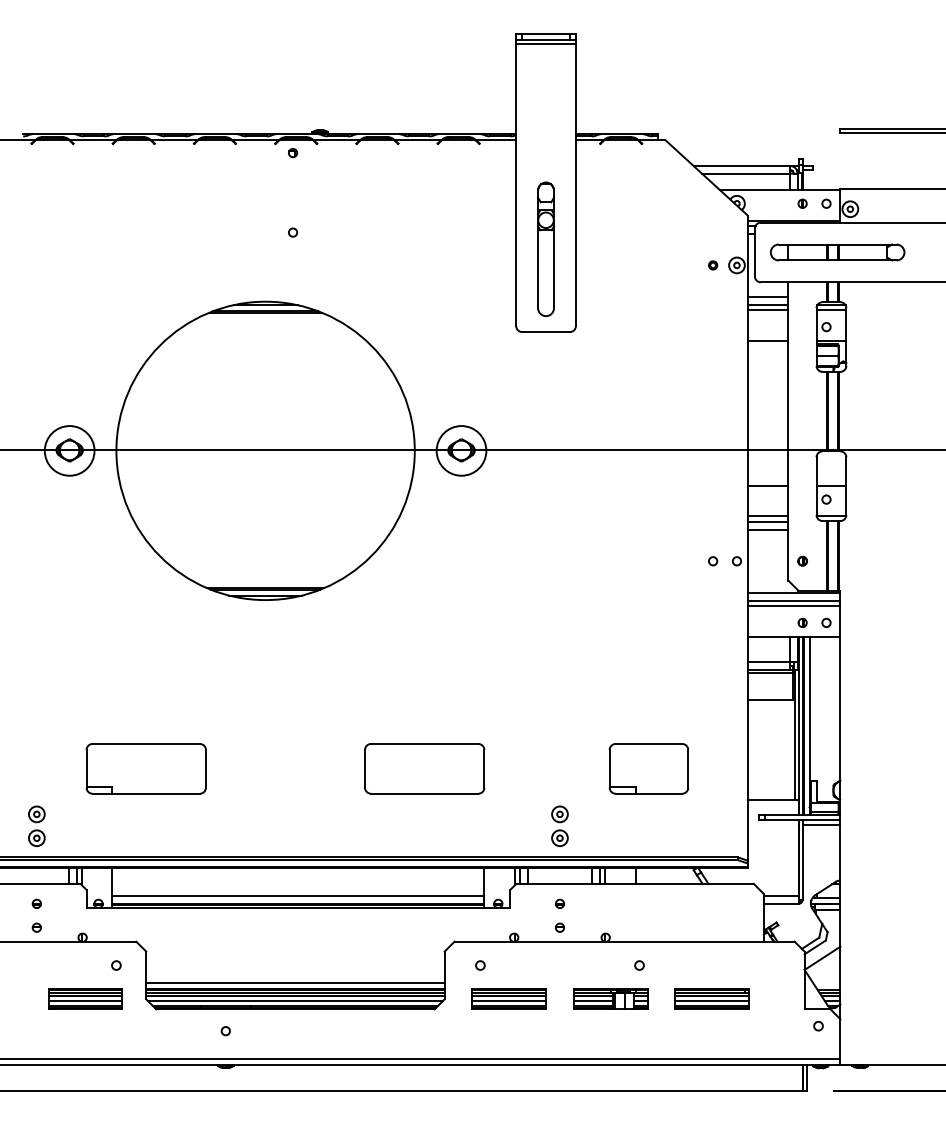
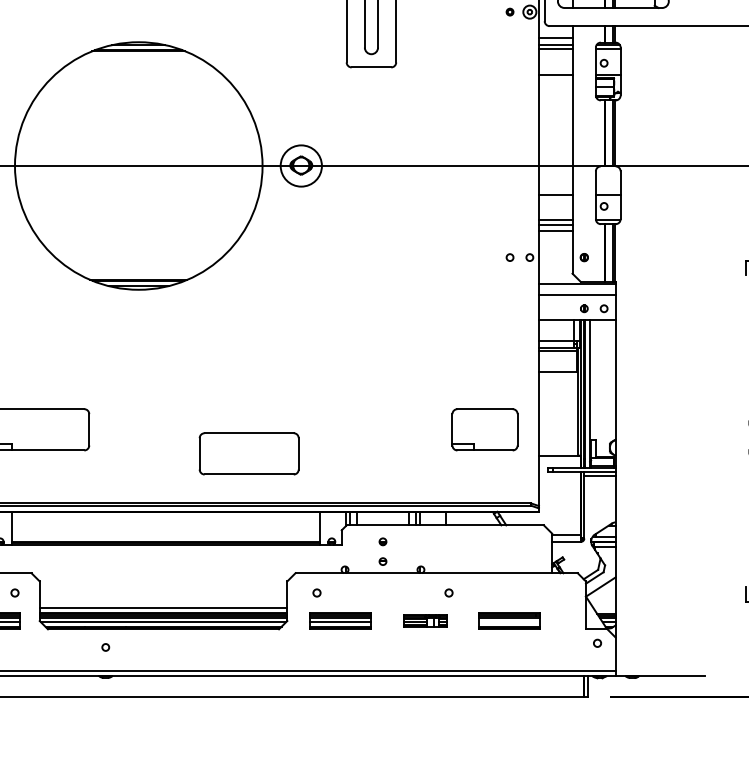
line: (793, 601) -> (576, 290), removed
part: (424, 768) -> (249, 453), moved
part: (648, 768) -> (484, 429), moved
part: (559, 825) -> (382, 476), removed
line: (298, 895) -> (166, 534), removed
part: (610, 998) -> (424, 620), size x0.7
line: (711, 1000) -> (508, 622), removed

